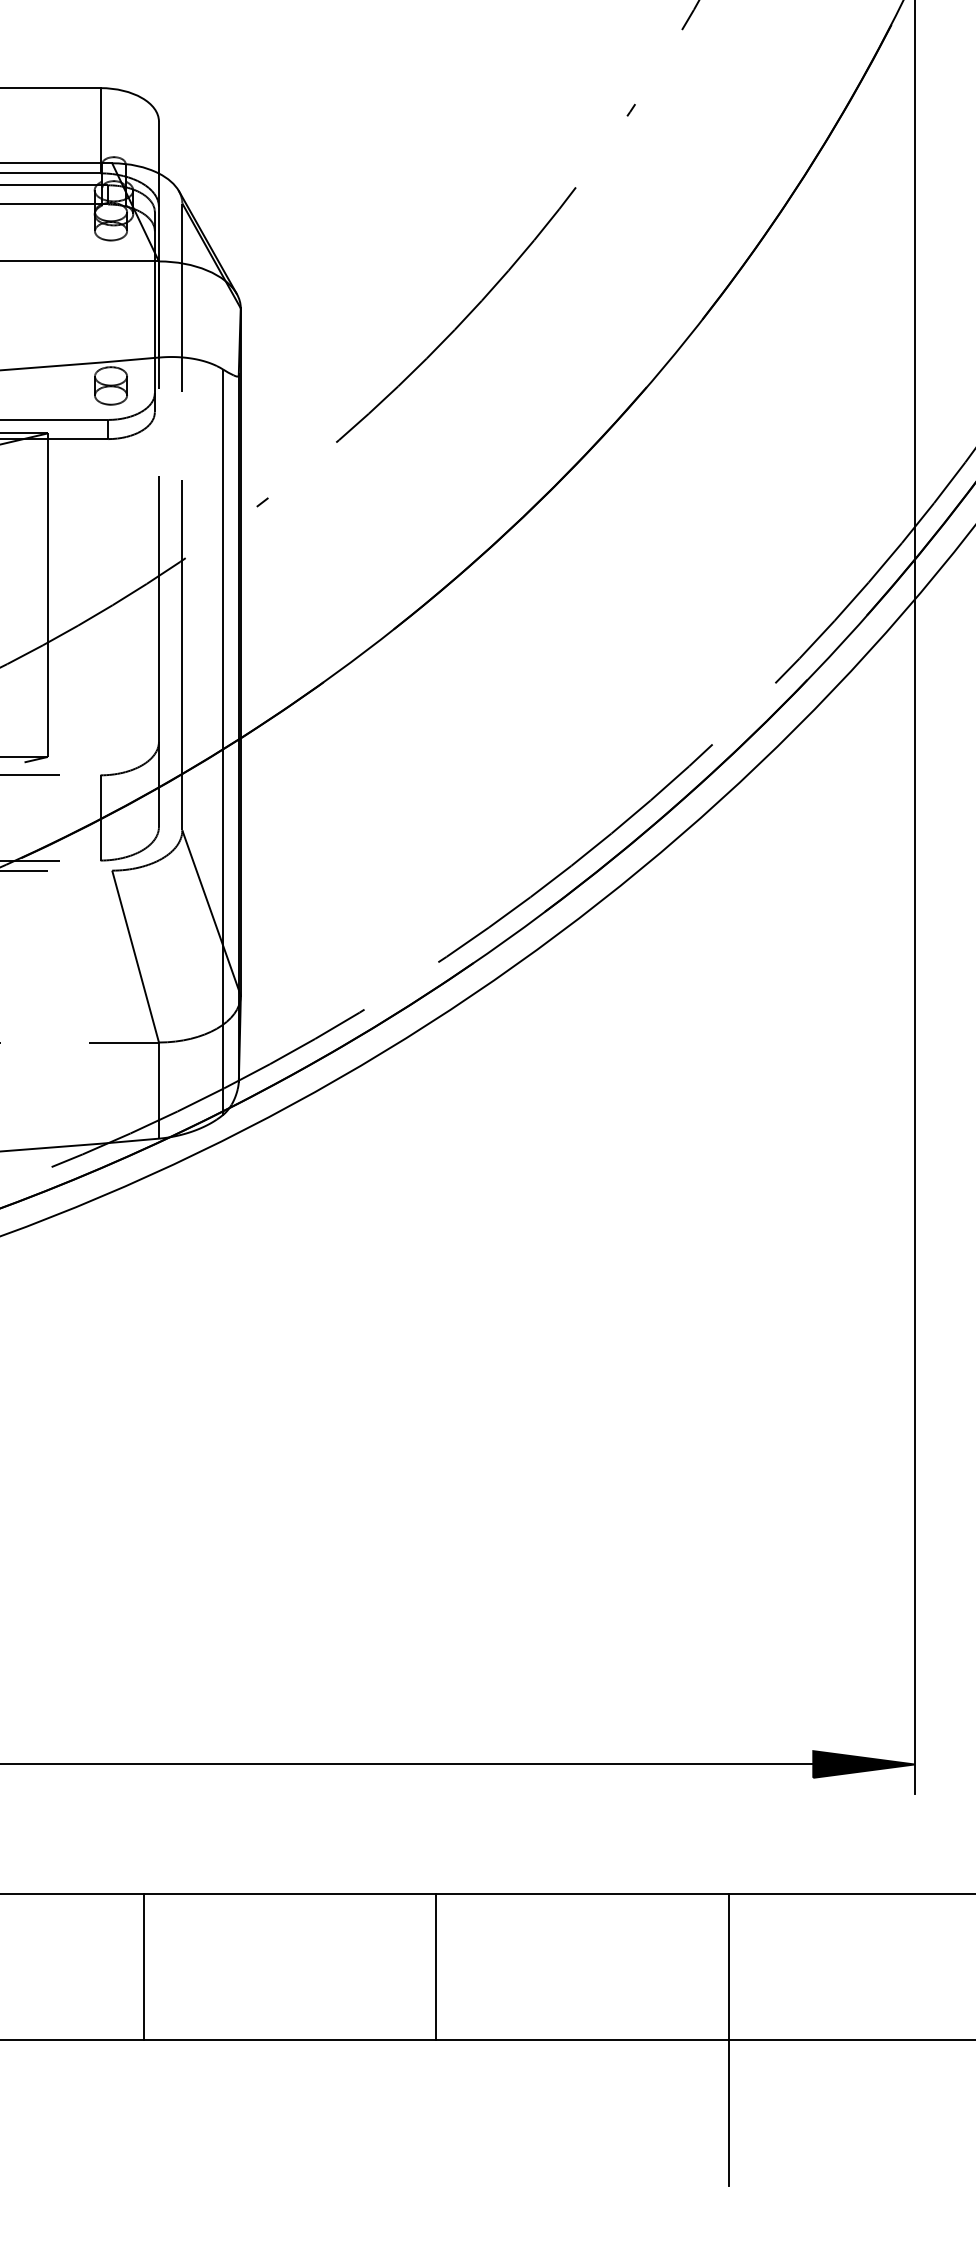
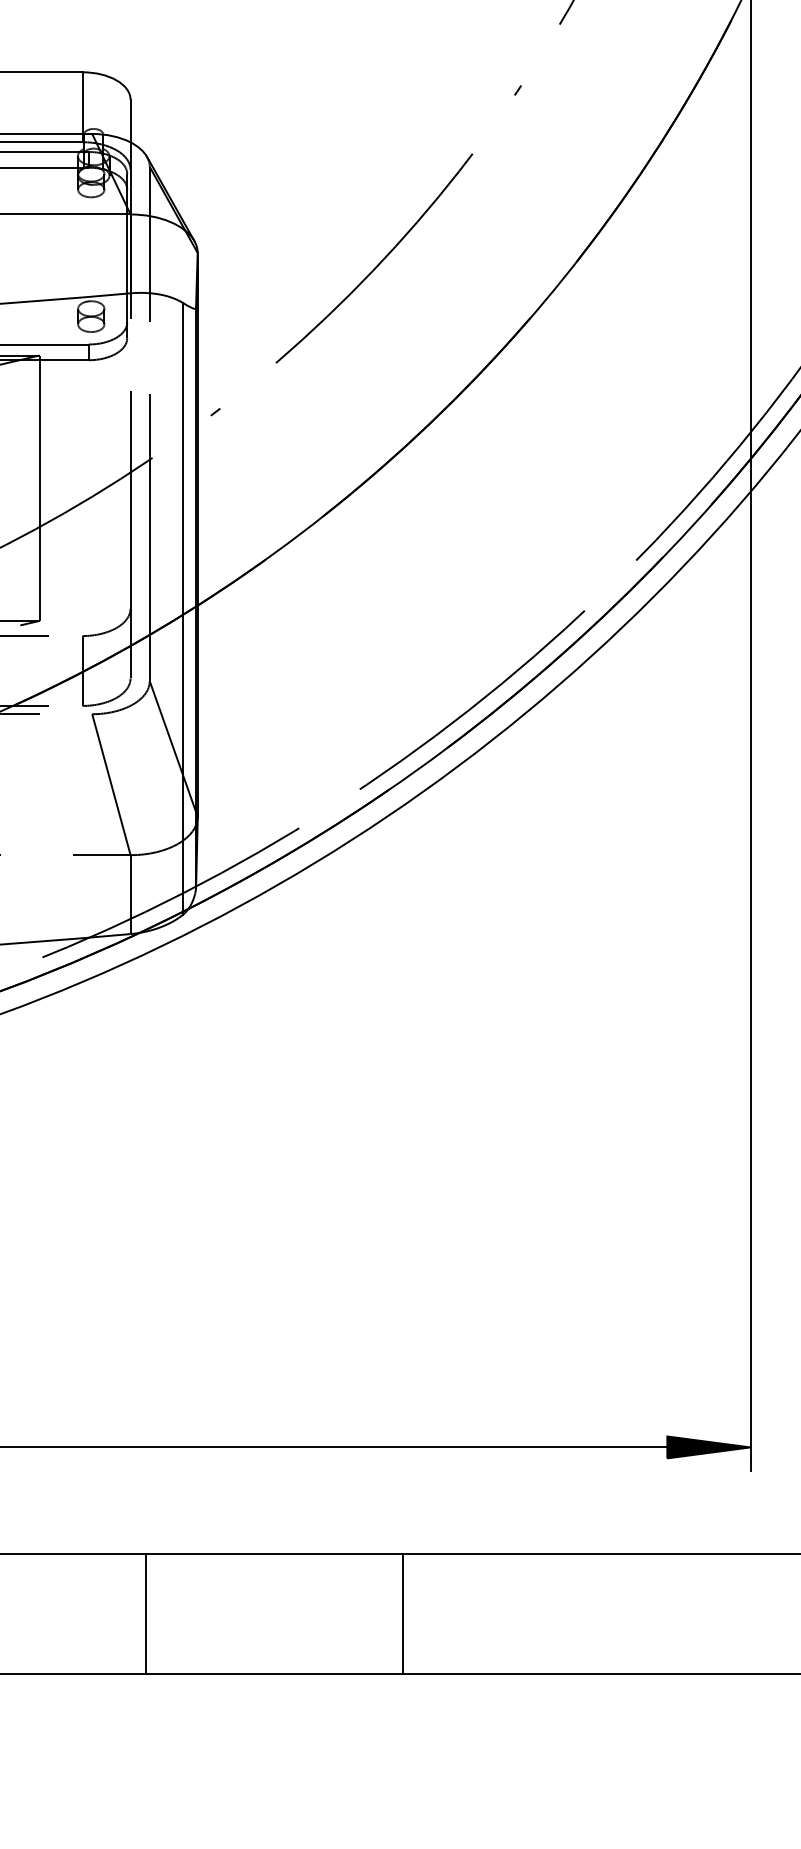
line: (144, 1967) -> (146, 1613), moved
line: (436, 1967) -> (403, 1613), moved
line: (728, 2040) -> (597, 1673), removed

